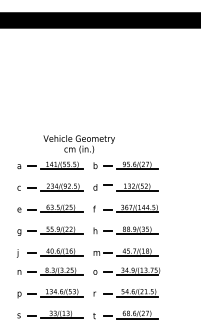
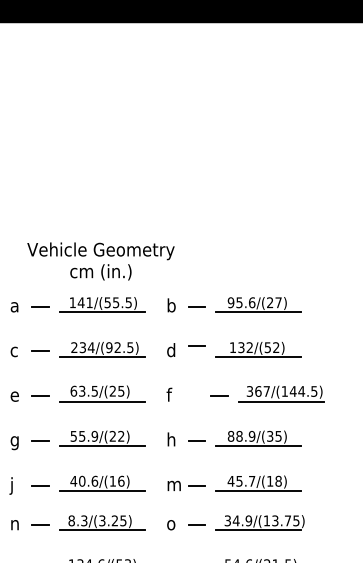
text: (78, 144) -> (99, 261), moved
part: (130, 208) -> (266, 393), moved

